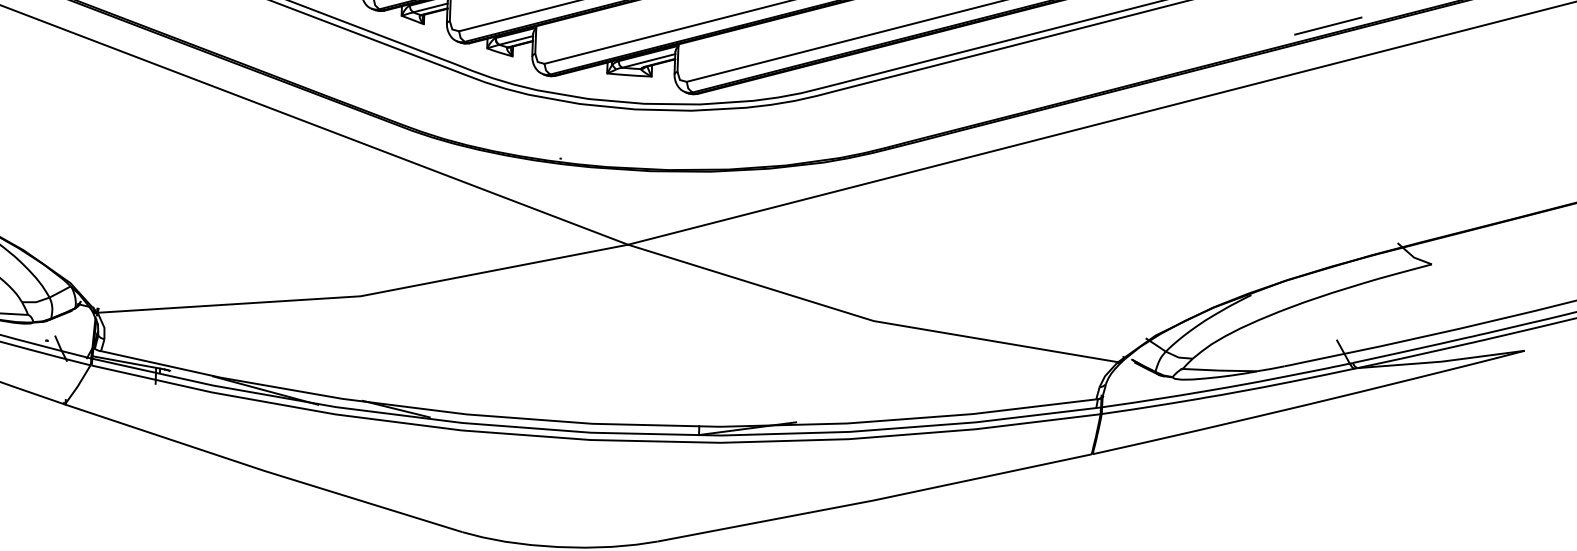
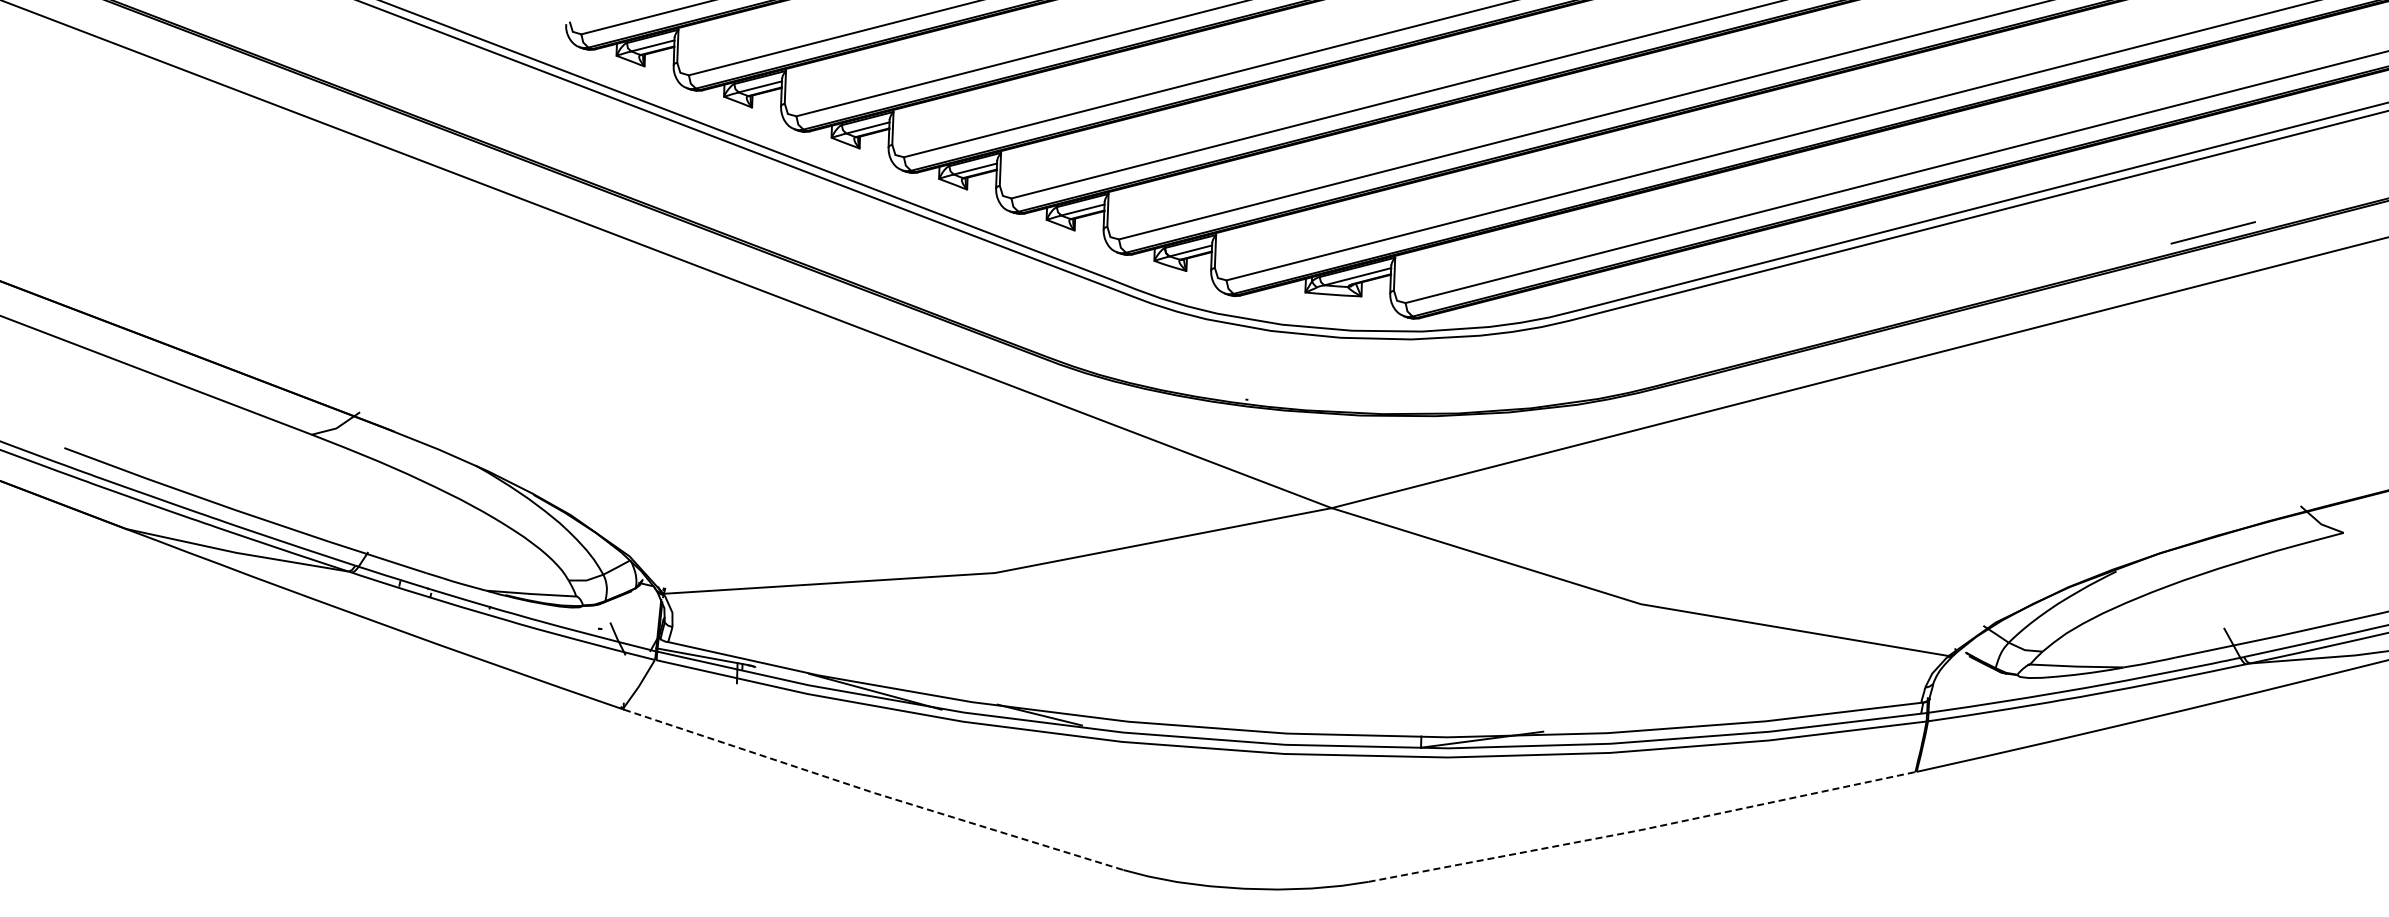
line: (264, 470) -> (873, 792), solid -> dashed
line: (874, 500) -> (1642, 829), solid -> dashed

